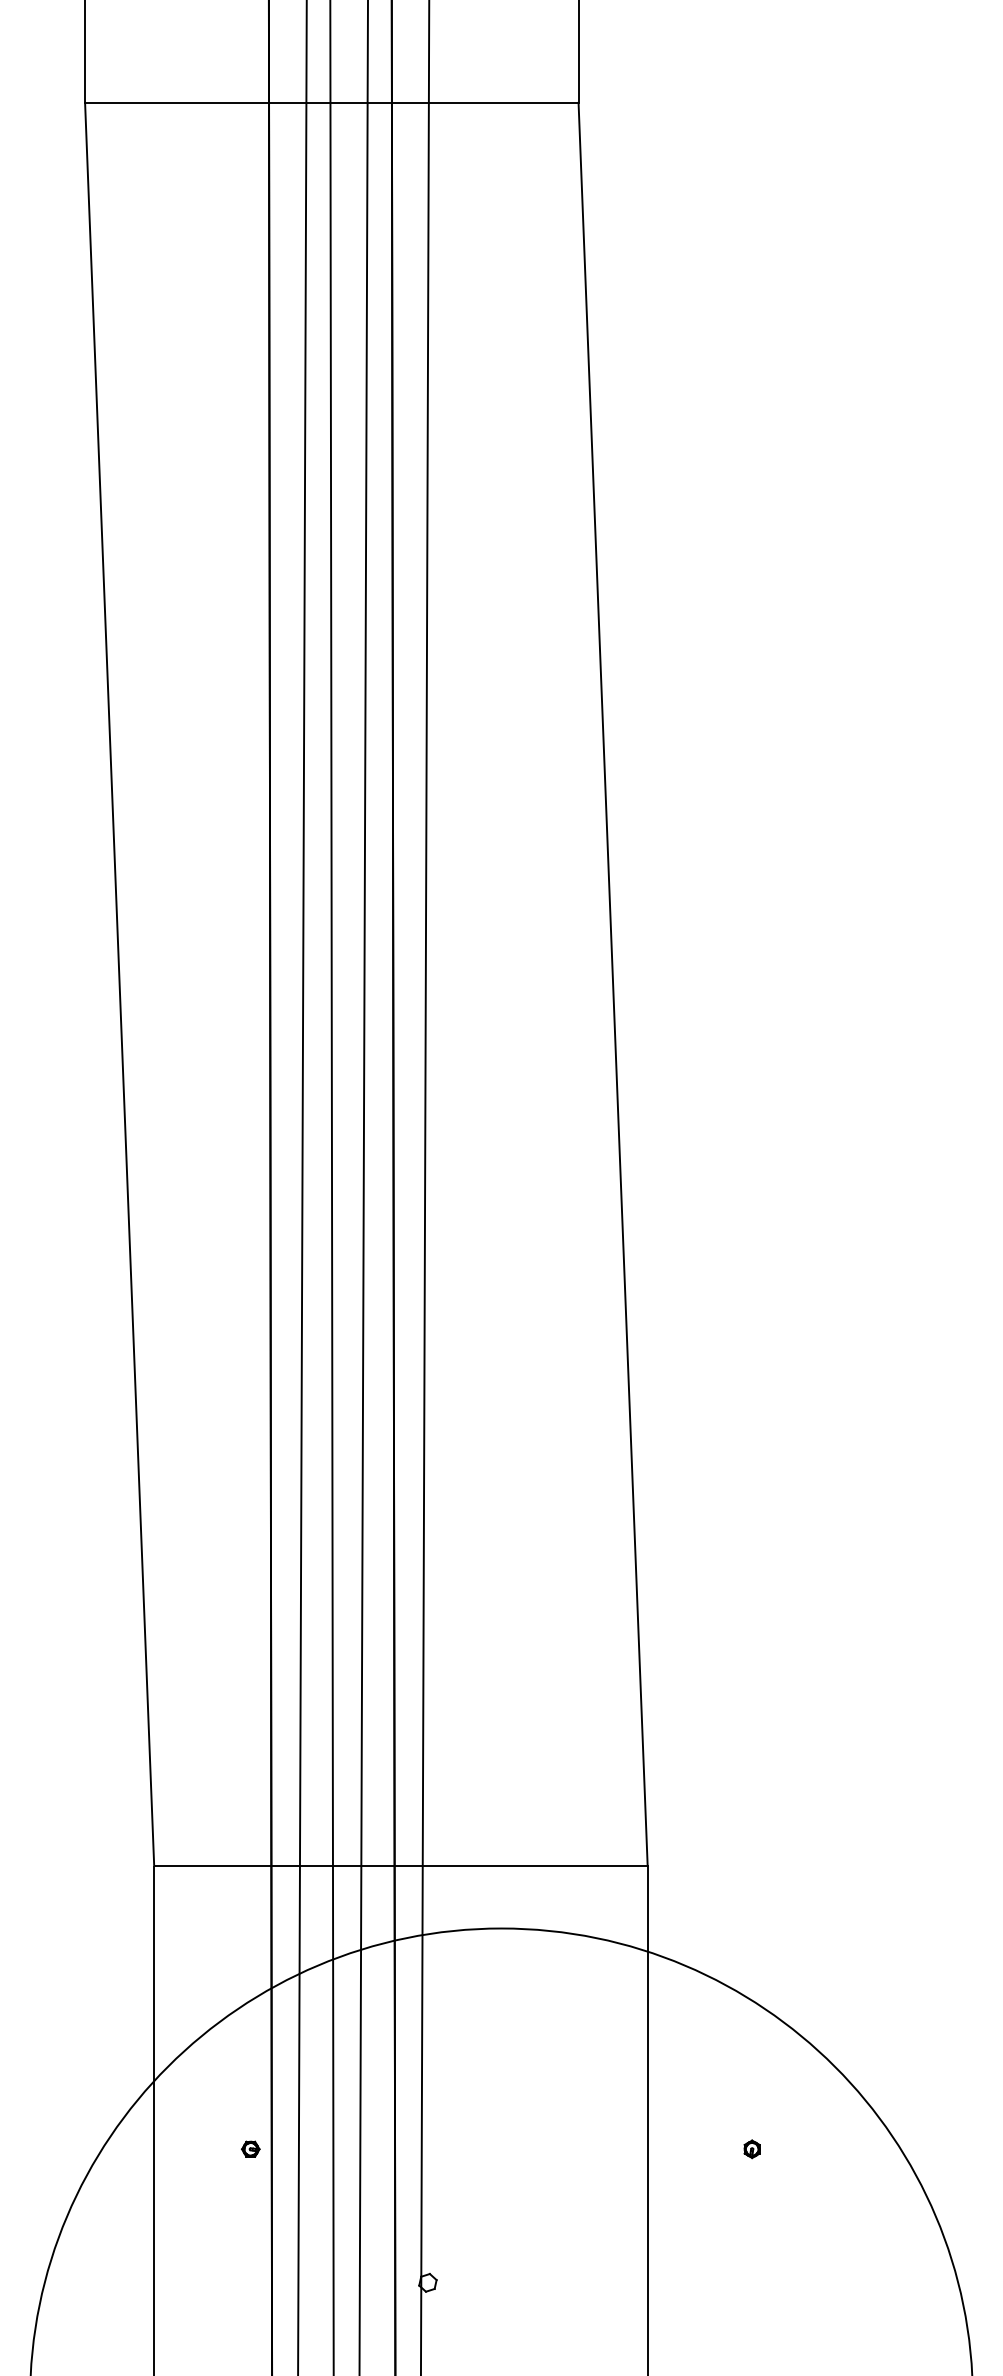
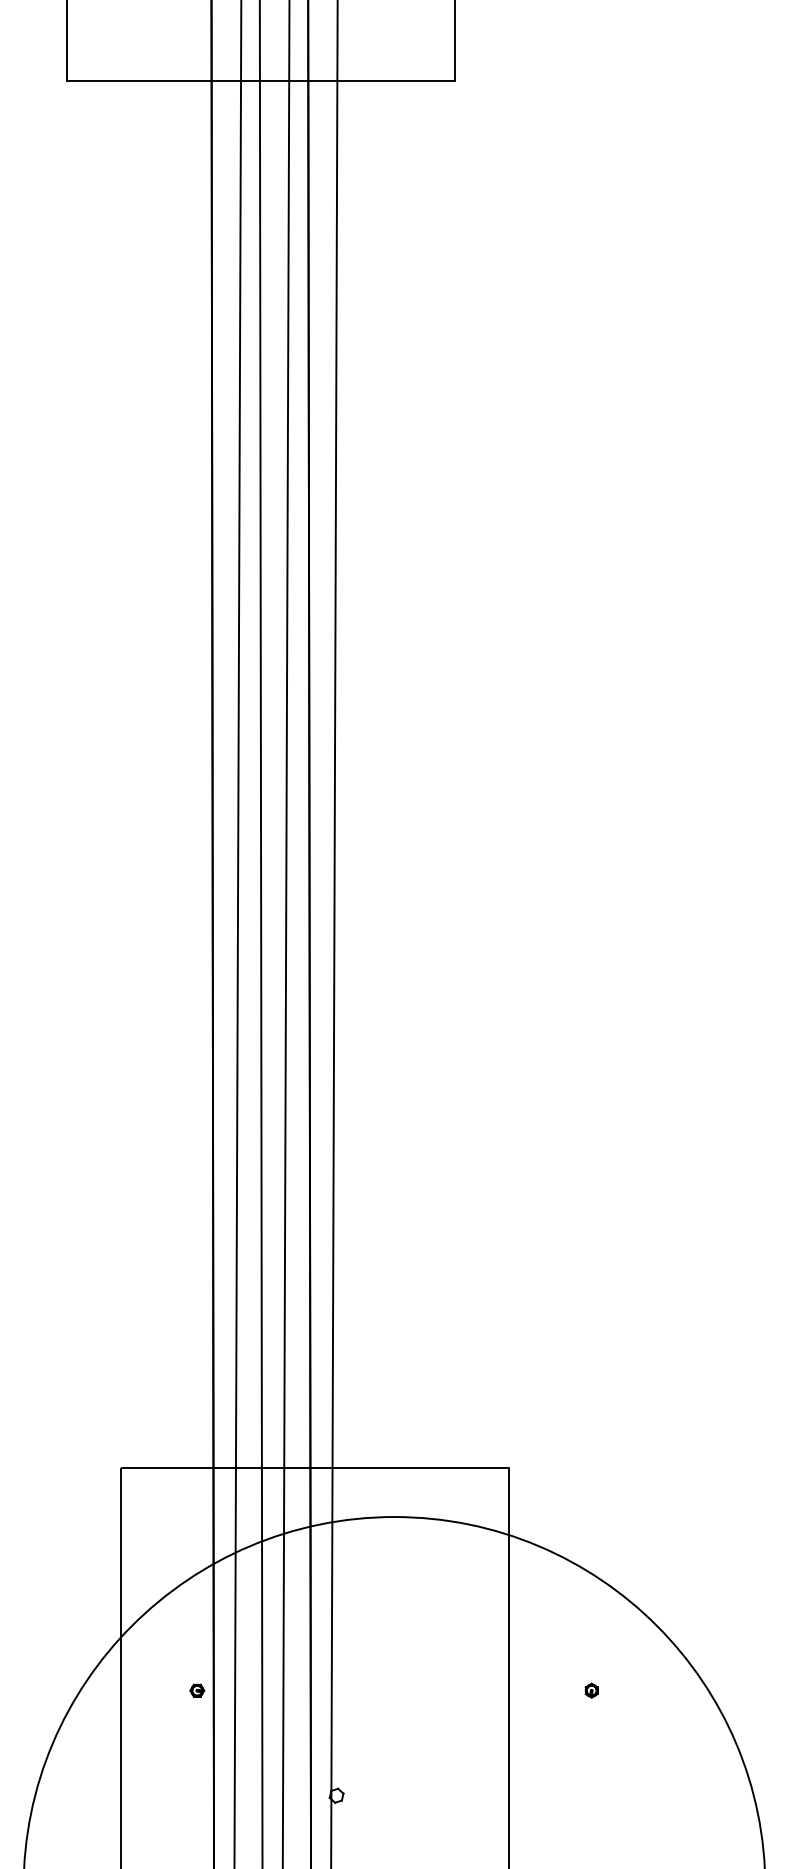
line: (118, 983) -> (93, 773), removed
line: (613, 983) -> (482, 773), removed

